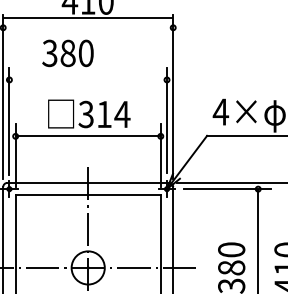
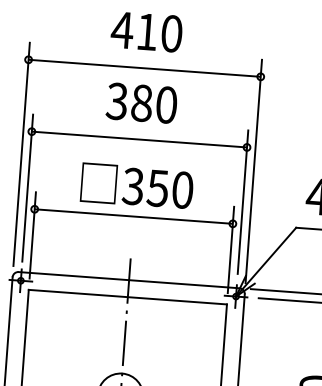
line: (88, 17) -> (145, 67), moved
text: (67, 53) -> (141, 103), moved
line: (88, 79) -> (139, 138), added
text: (113, 114) -> (170, 189), 314 -> 350

